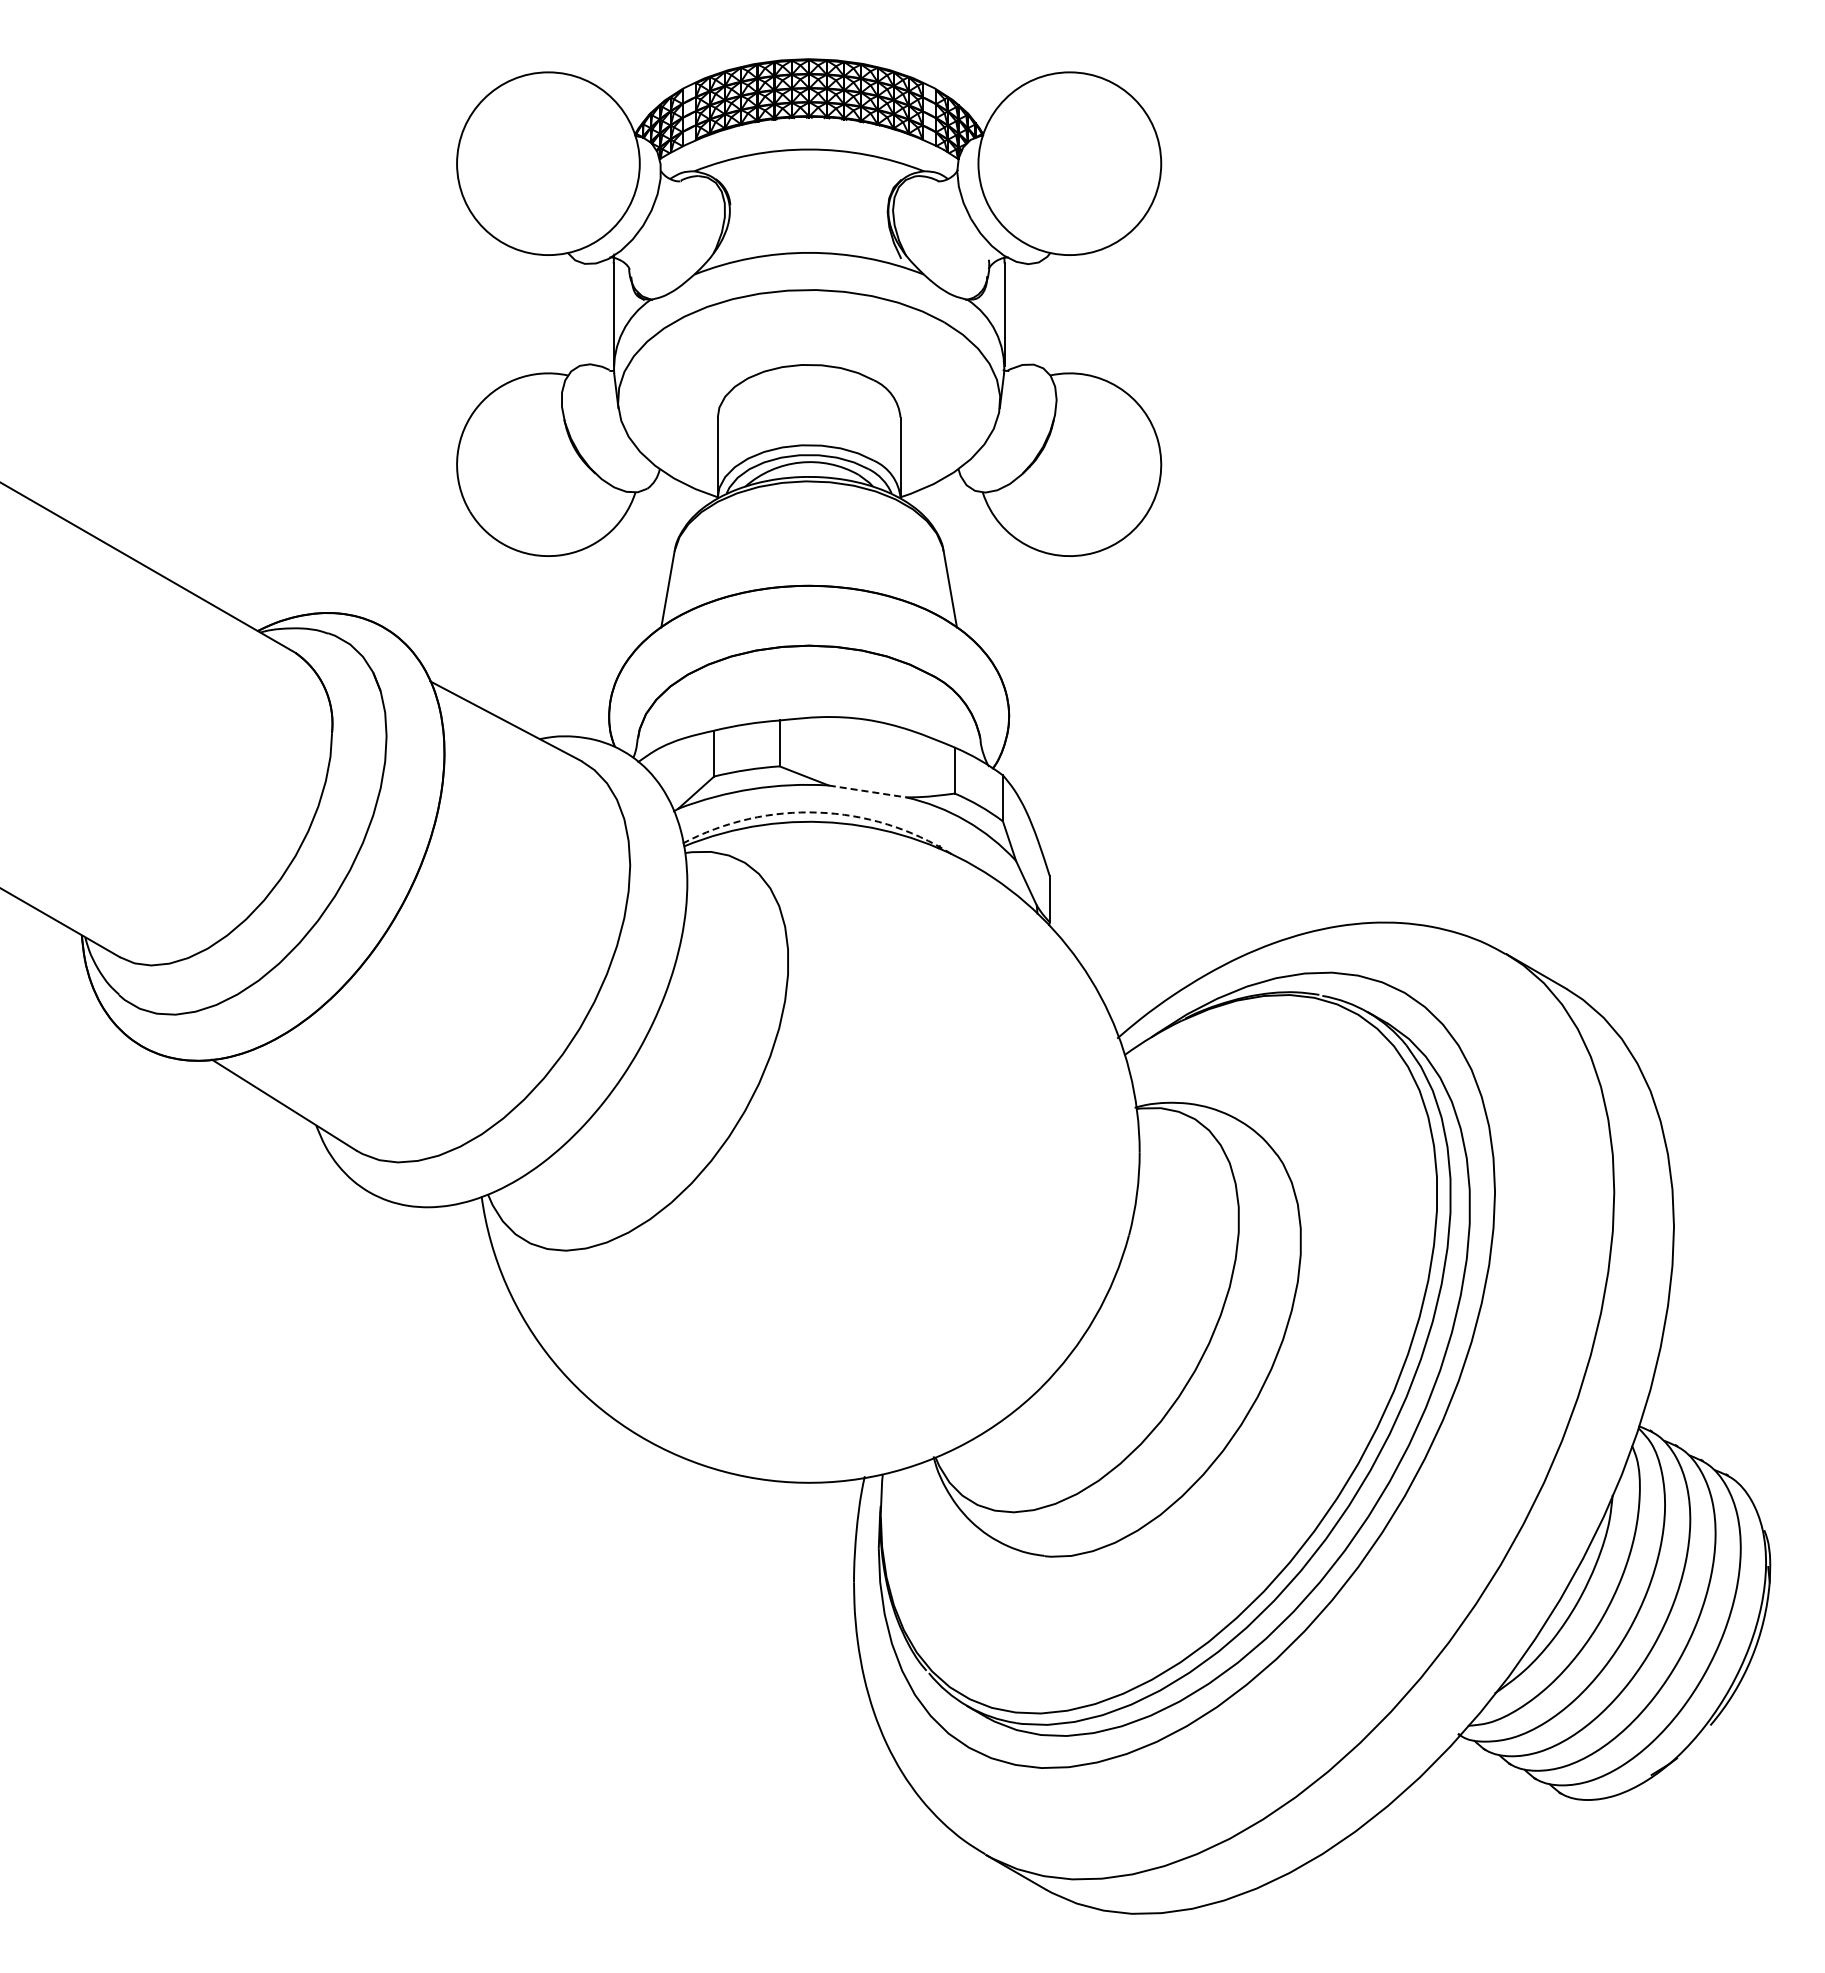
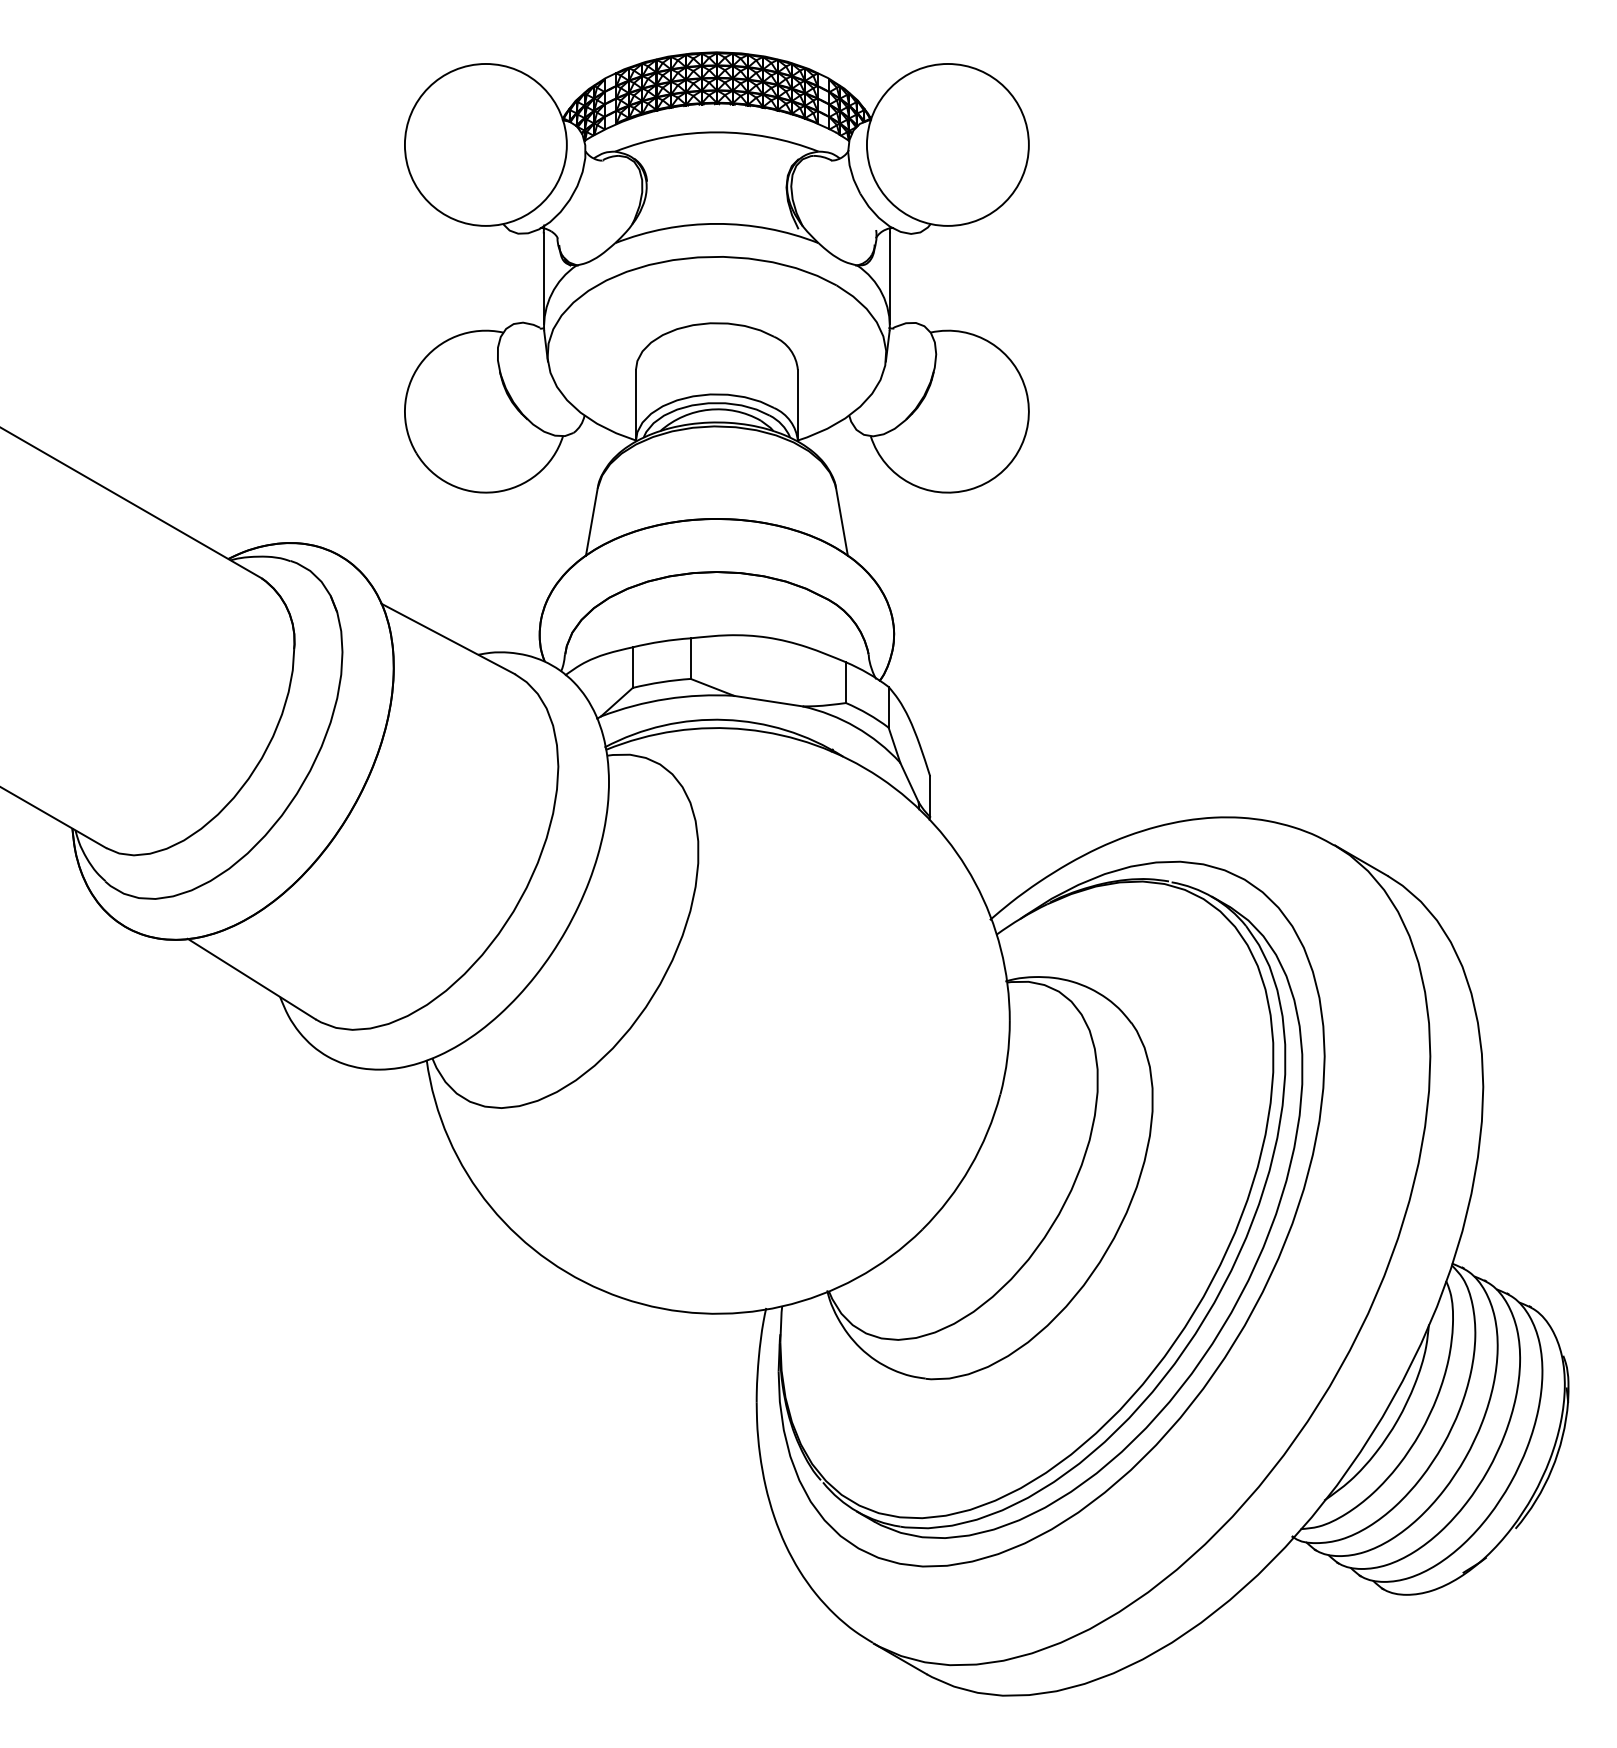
line: (867, 791) -> (768, 701), dashed -> solid
arc: (818, 812) -> (725, 719), dashed -> solid

